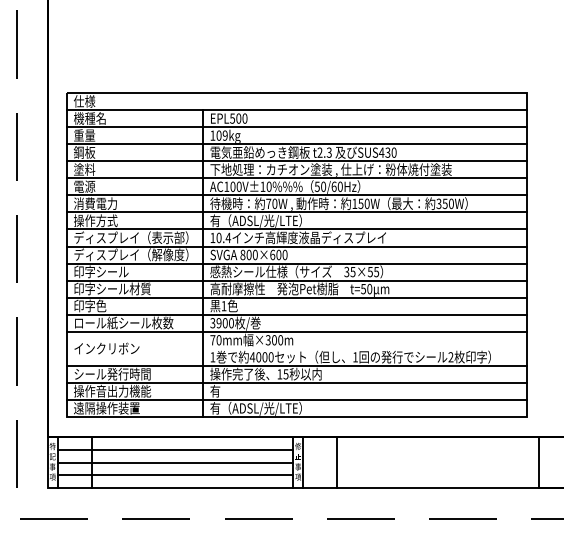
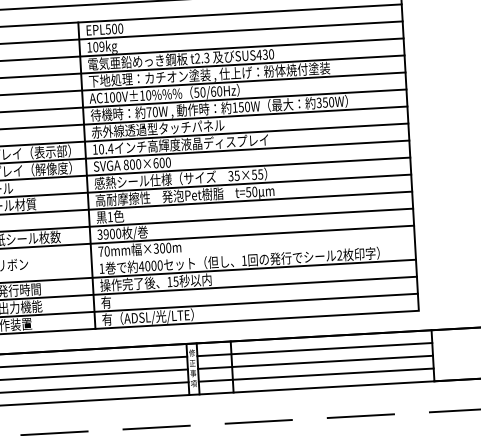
text: (276, 220) -> (157, 128), 有（ADSL/光/LTE） -> 赤外線透過型タッチパネル
line: (420, 449) -> (314, 349), added
line: (420, 462) -> (315, 362), added
line: (420, 475) -> (315, 375), added

